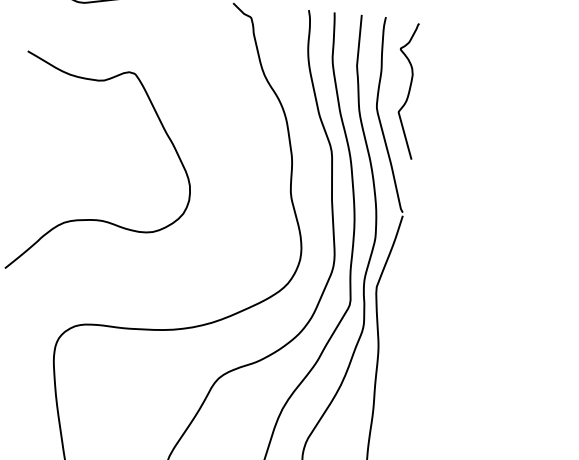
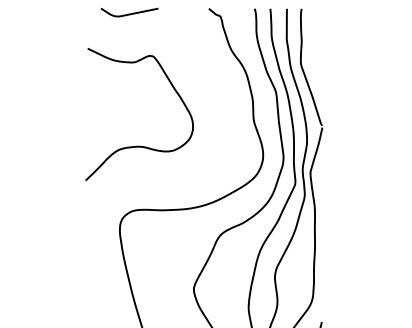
curve: (407, 89) -> (318, 51), removed

